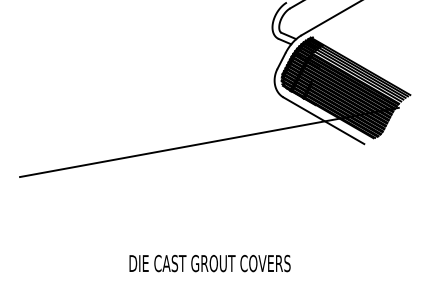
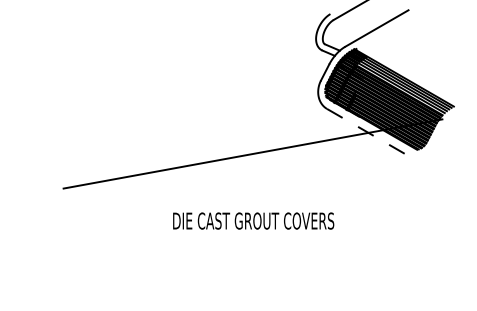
line: (323, 120) -> (367, 132), solid -> dashed
text: (209, 262) -> (253, 220), moved

